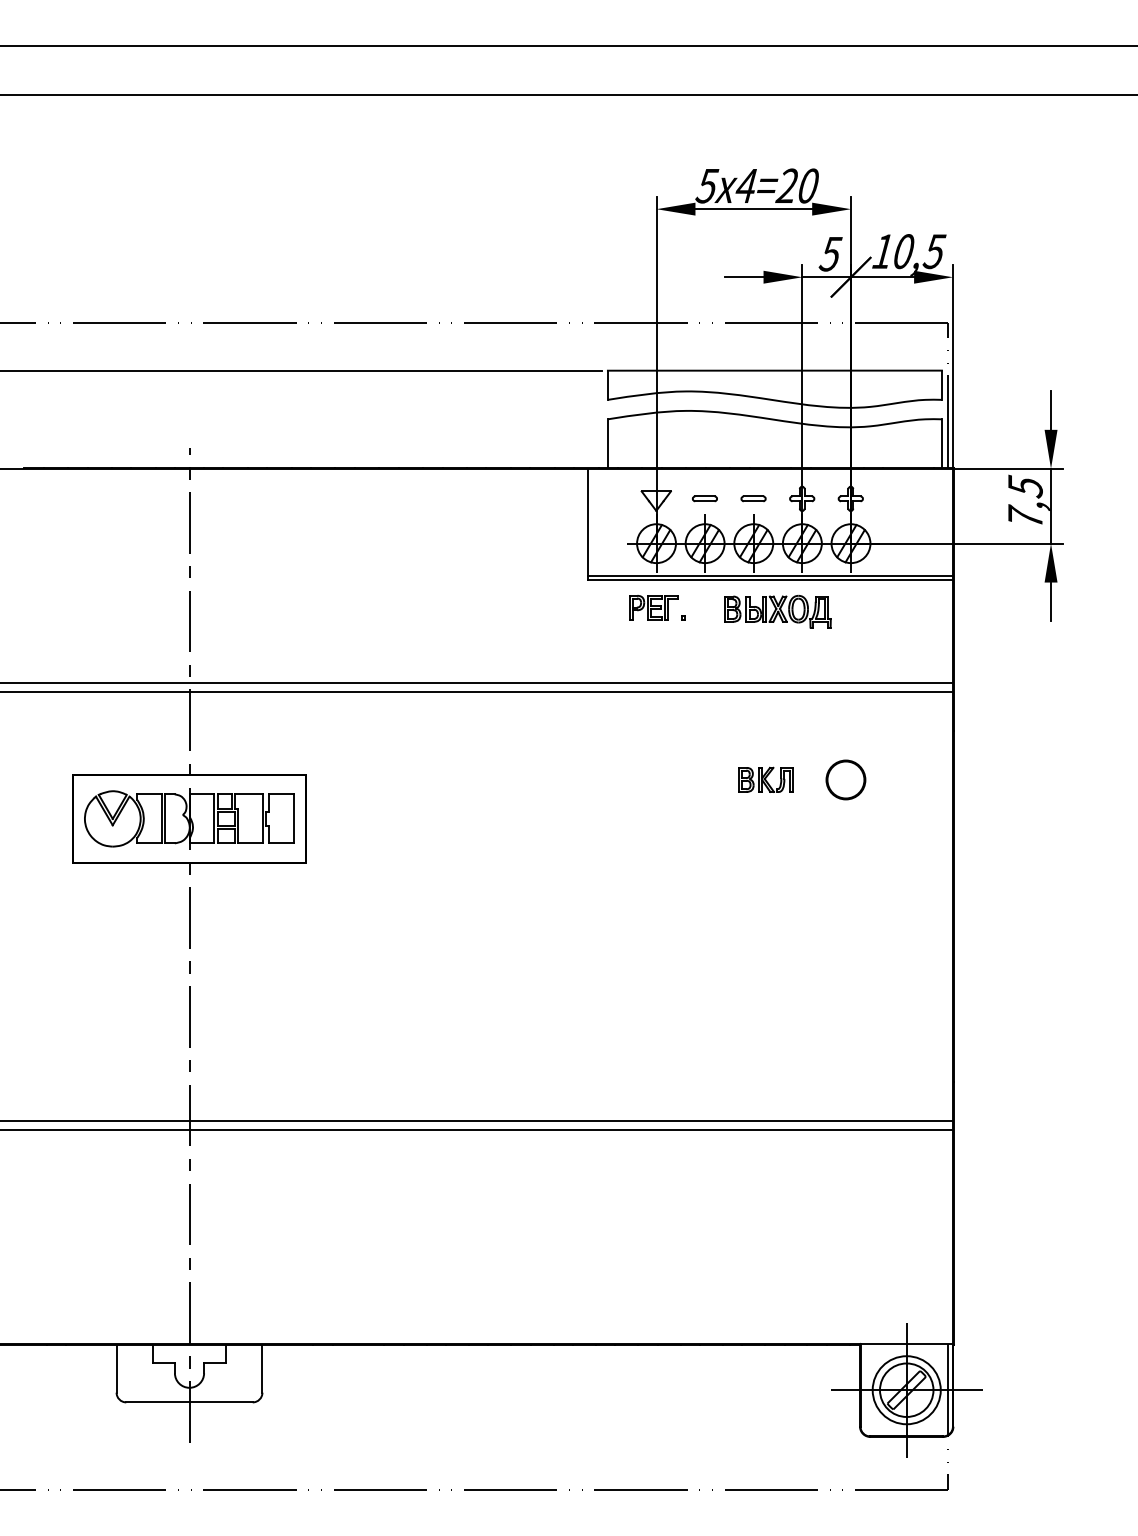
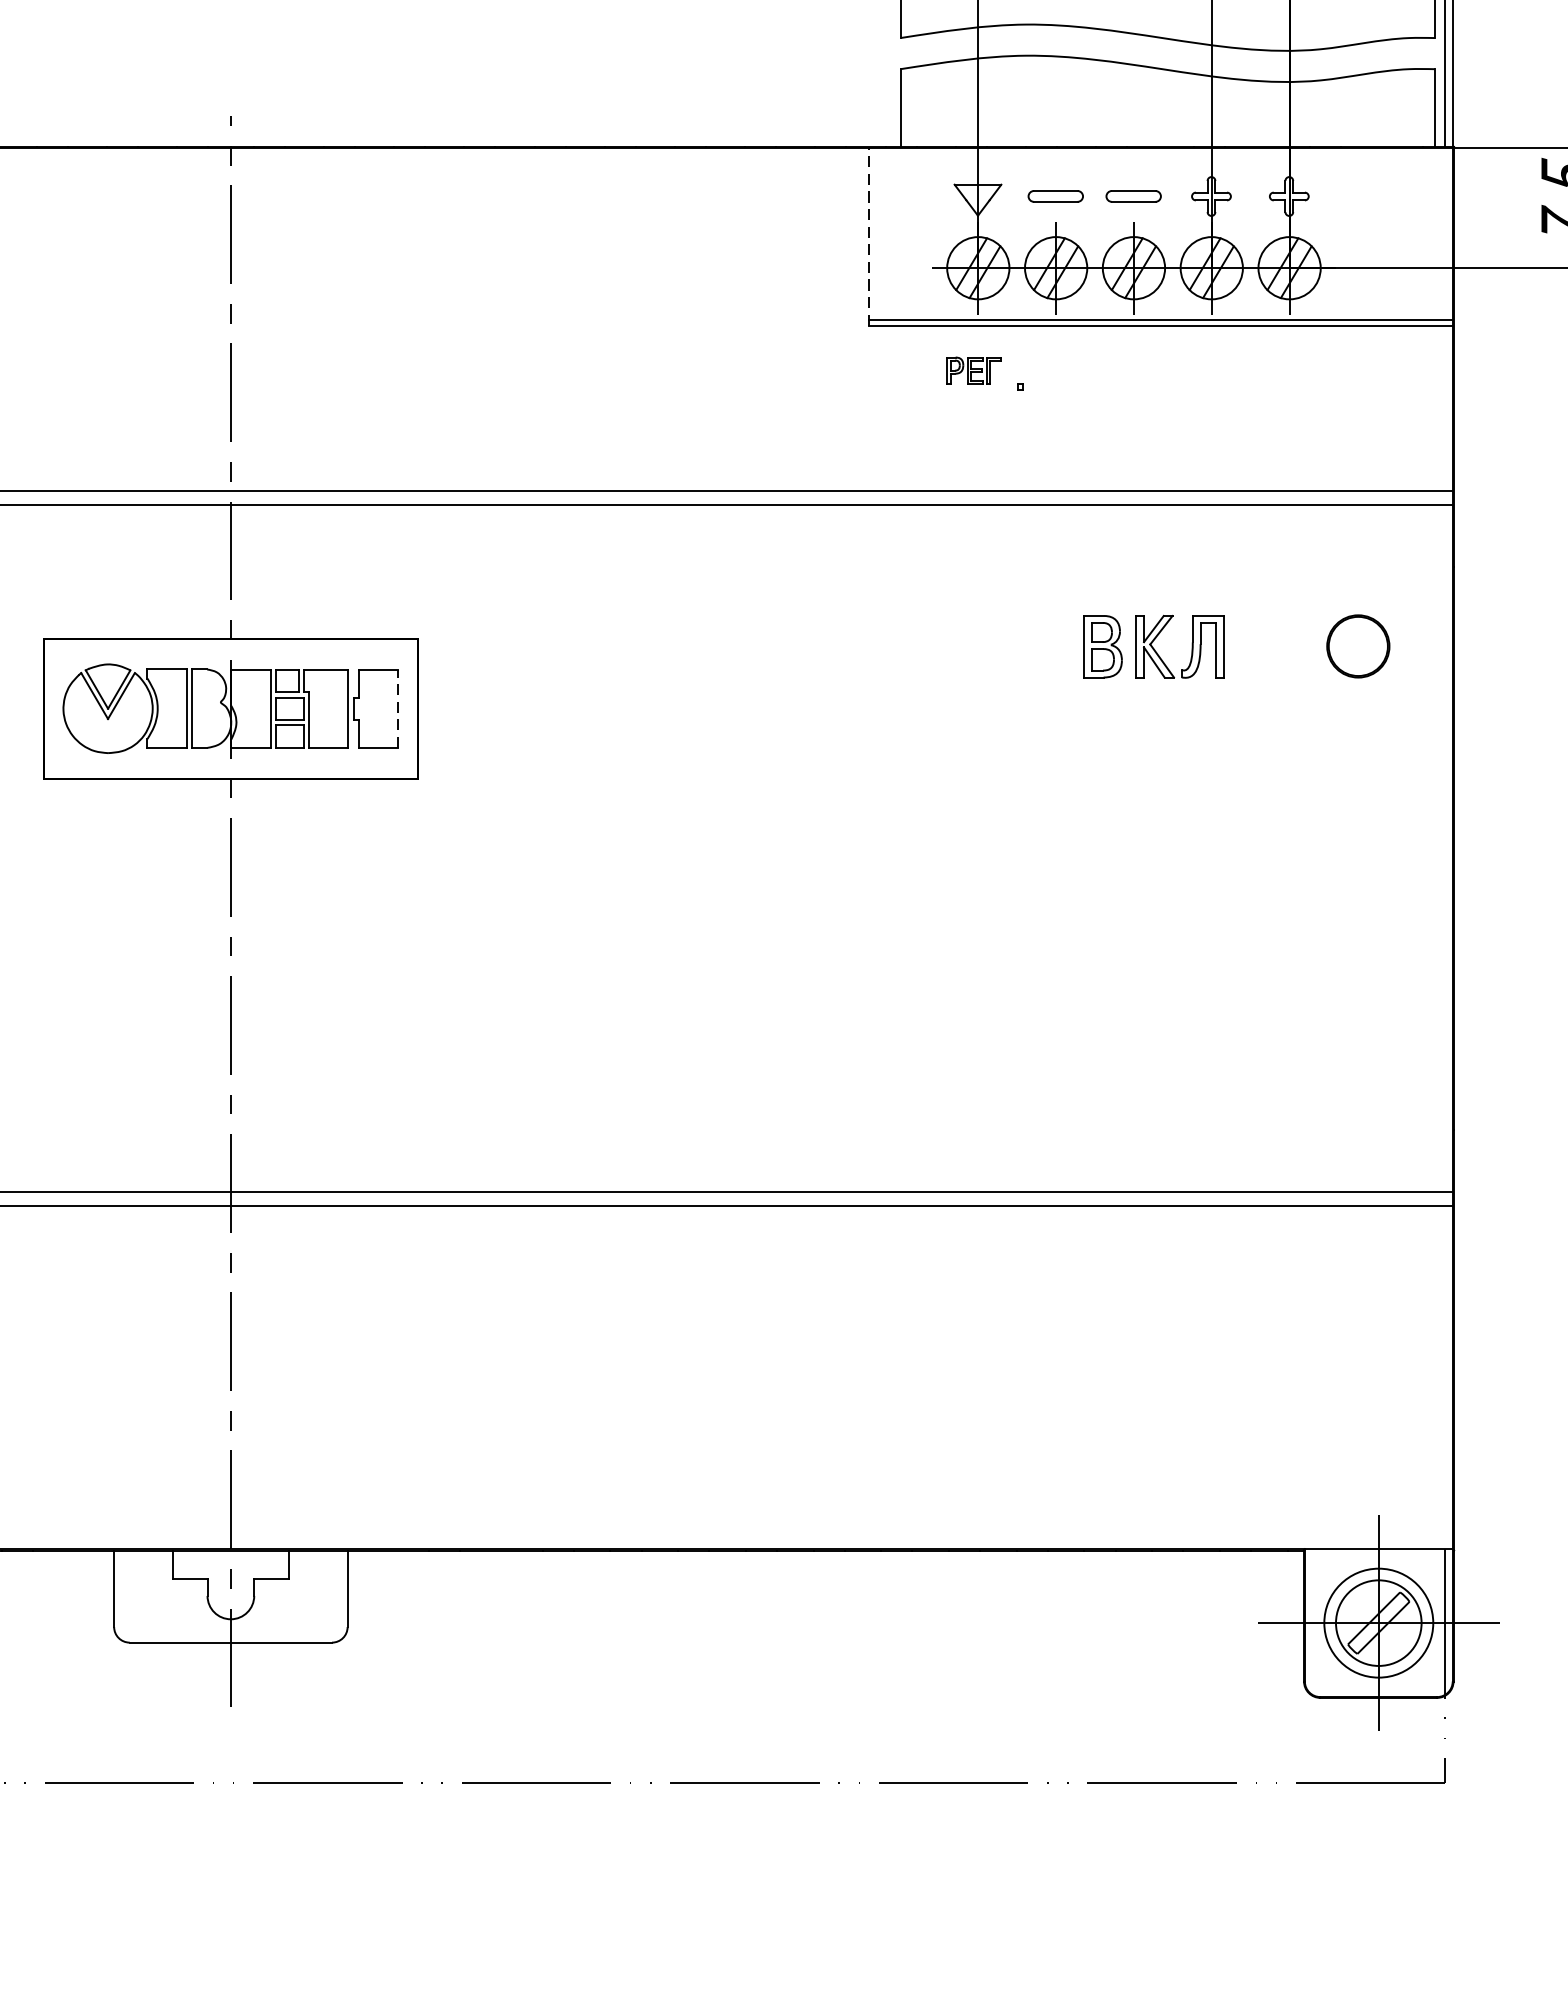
part: (704, 498) -> (1055, 195), size x1.4
part: (753, 498) -> (1133, 195), size x1.4
line: (588, 523) -> (869, 235), solid -> dashed
part: (653, 607) -> (973, 370), size x0.7
part: (777, 611) -> (1171, 376), removed
part: (765, 779) -> (1152, 645), size x1.6
part: (845, 779) -> (1357, 645), moved
line: (294, 818) -> (398, 708), solid -> dashed

